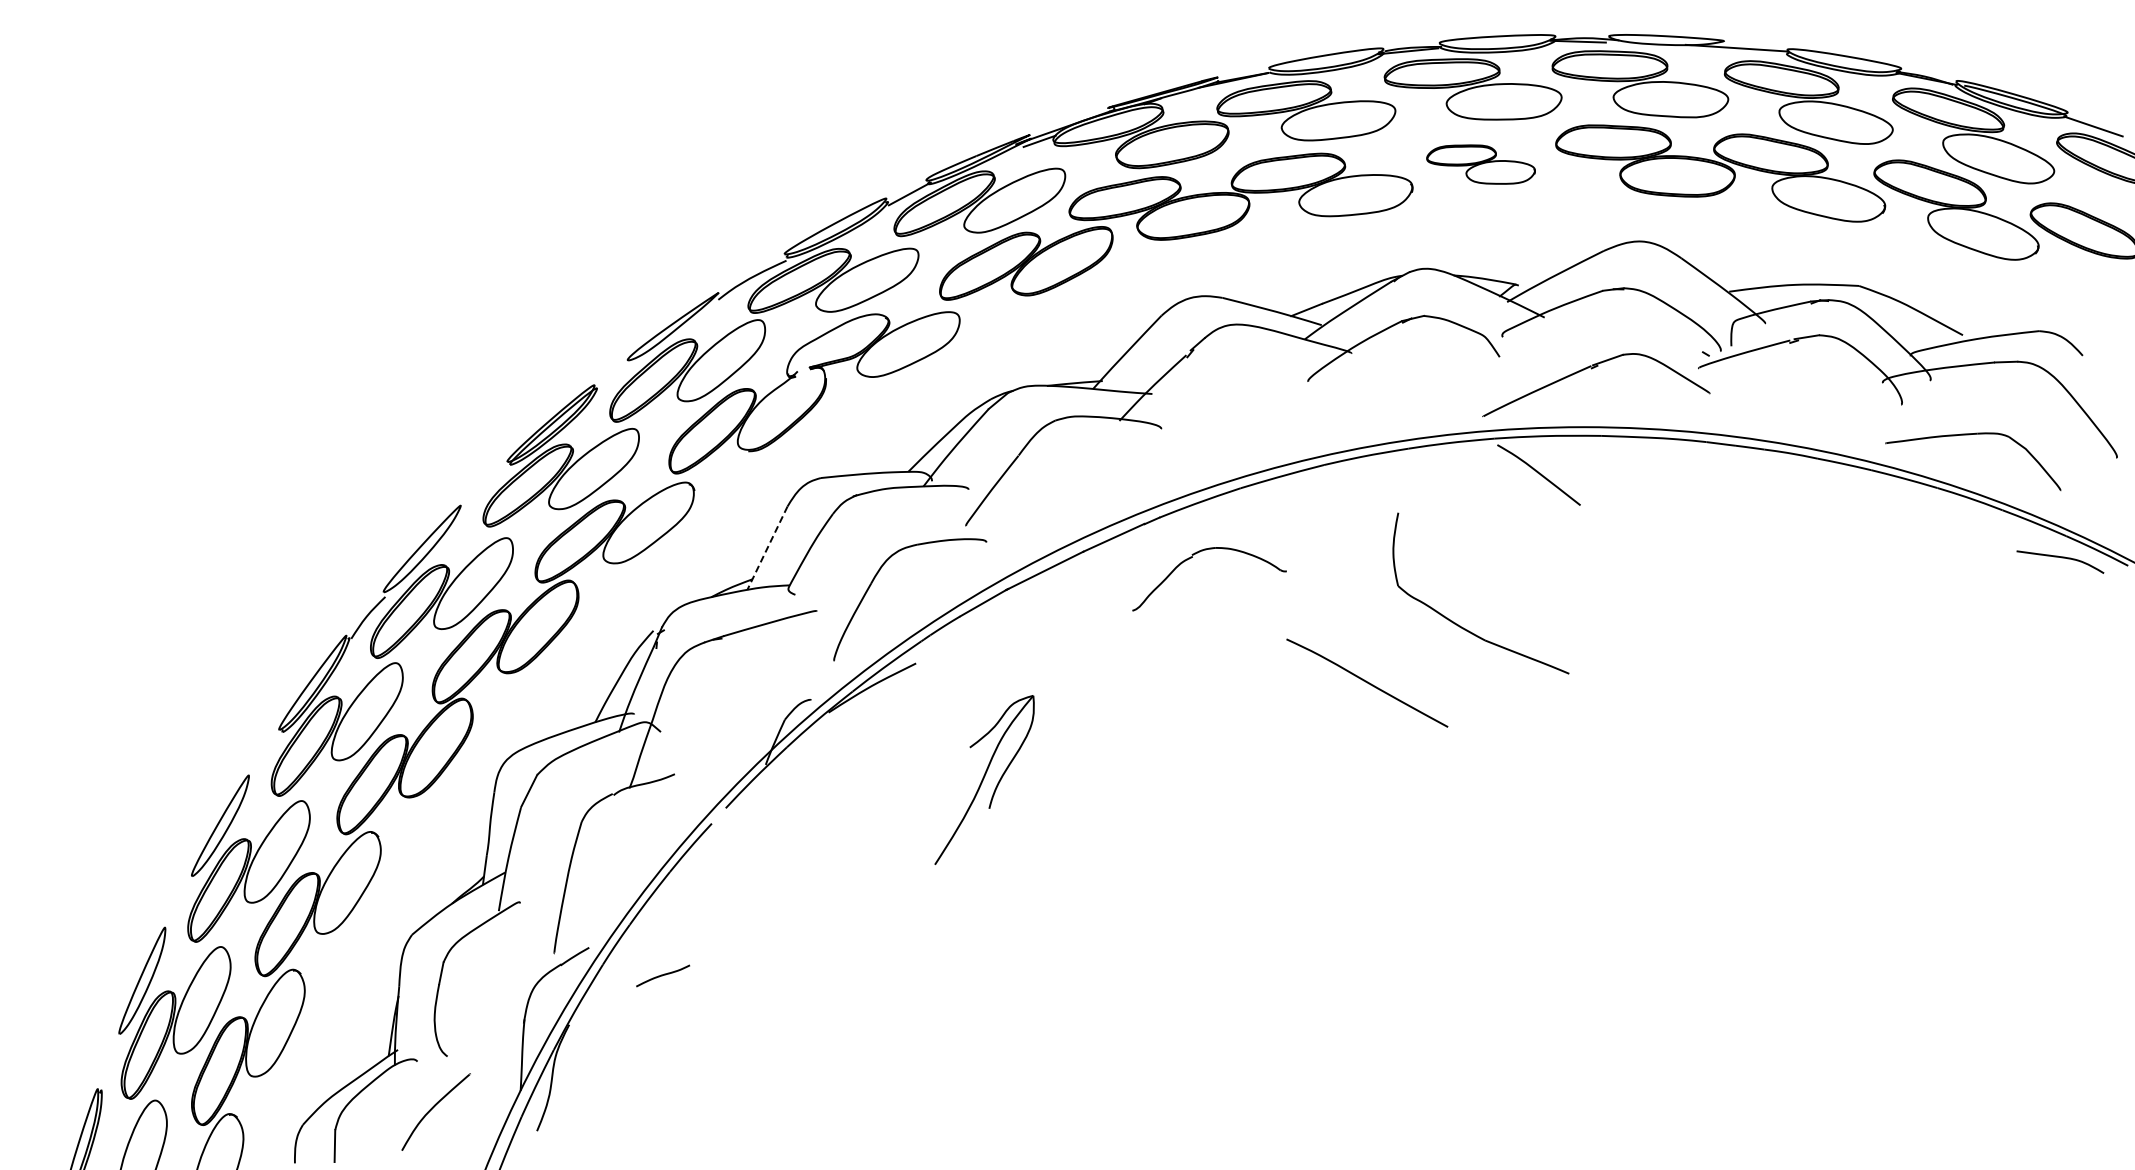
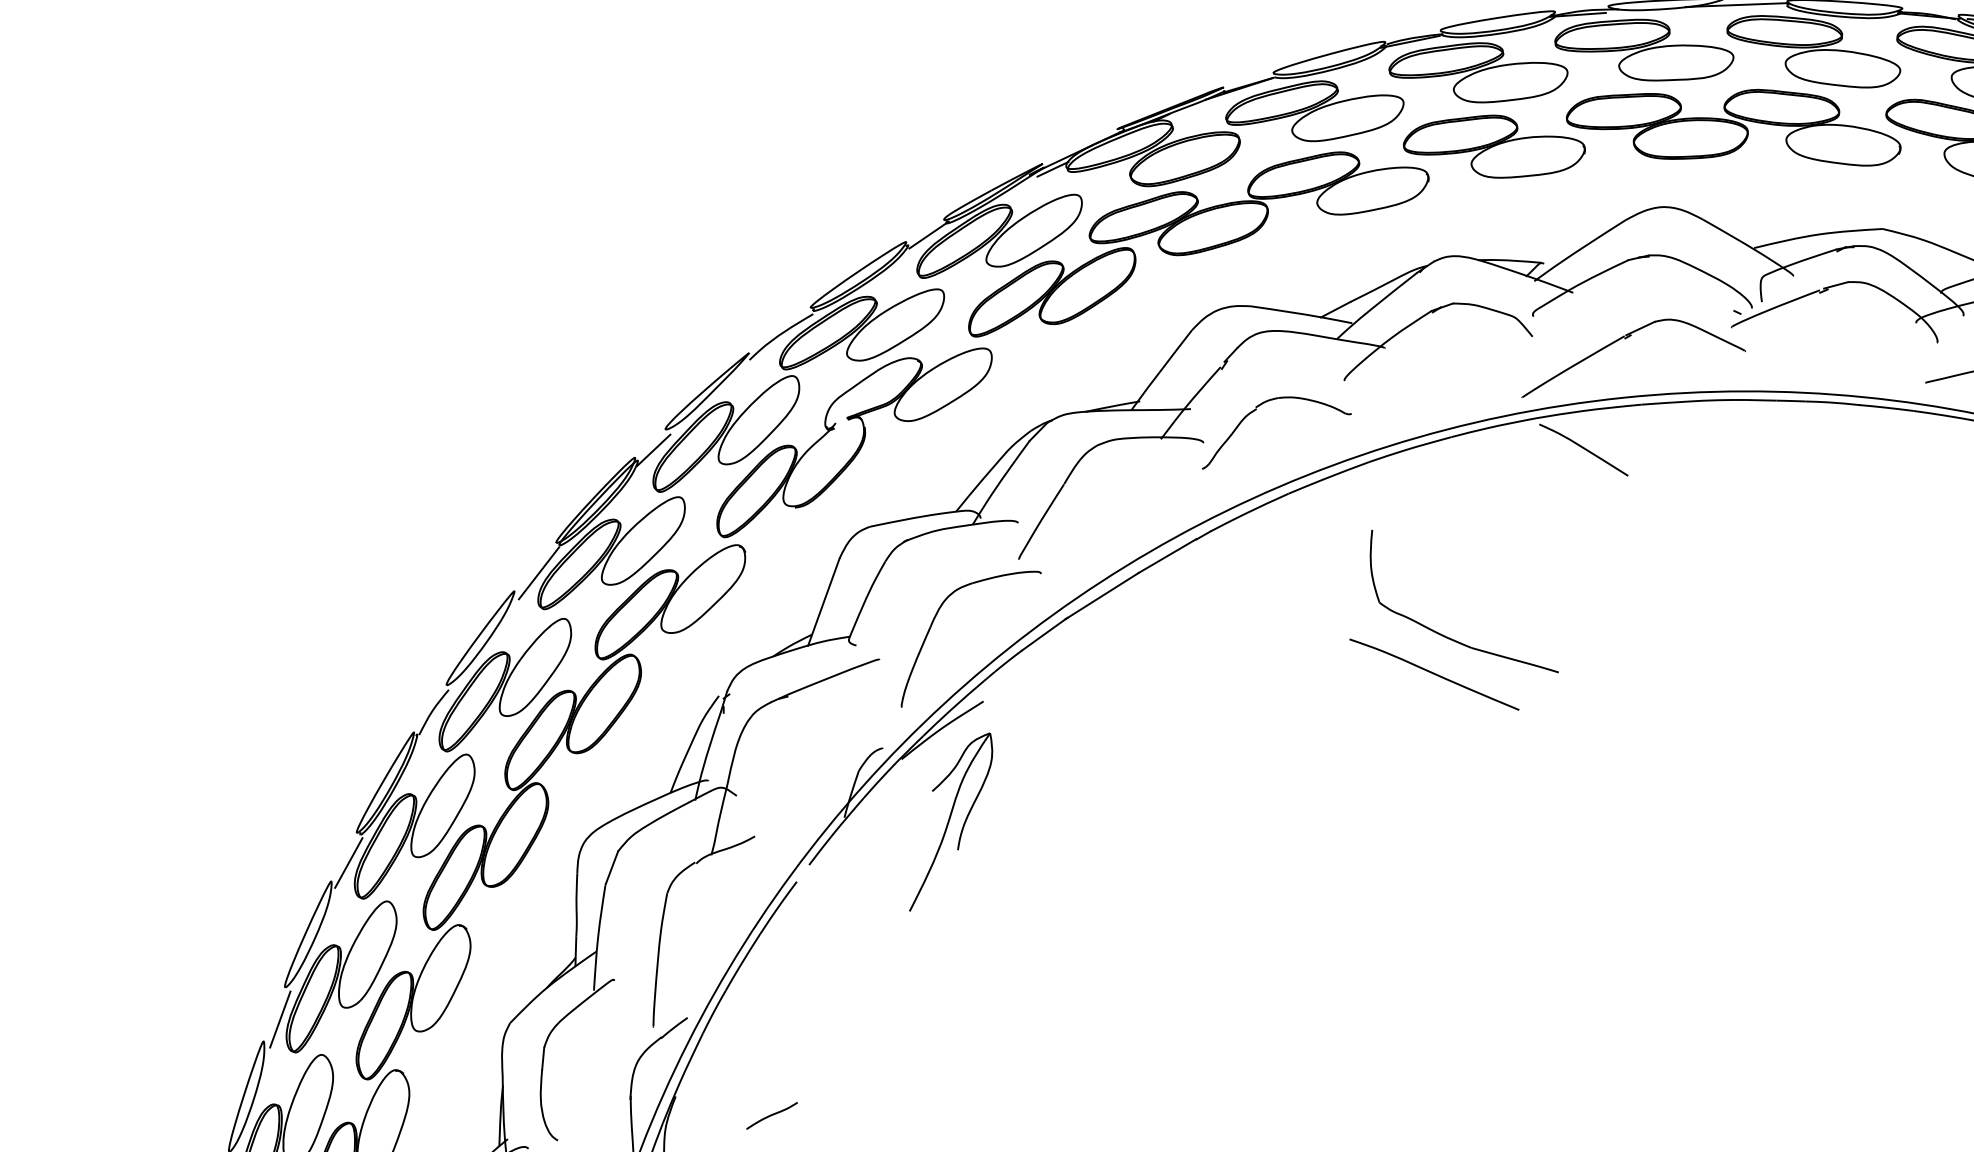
part: (1480, 164) -> (1493, 147), size x1.67
line: (613, 379) -> (653, 450), added
line: (486, 490) -> (538, 573), added
line: (767, 548) -> (823, 602), dashed -> solid
part: (1191, 558) -> (1255, 410), moved
part: (1460, 625) -> (1445, 635), moved
line: (267, 758) -> (348, 862), added
part: (984, 779) -> (950, 821), moved
line: (183, 907) -> (279, 1019), added
curve: (663, 975) -> (772, 1115), moved

